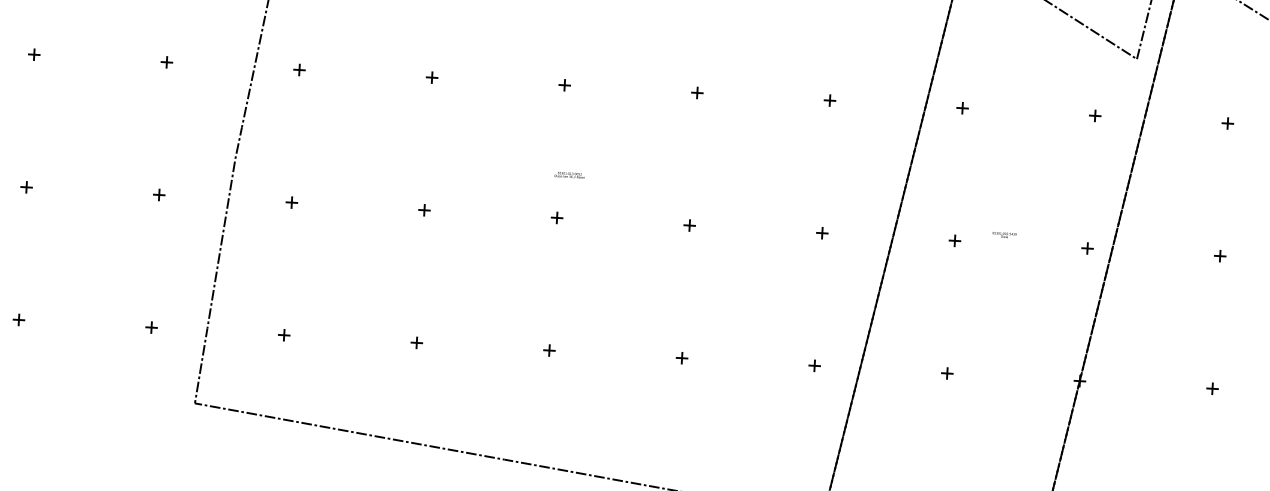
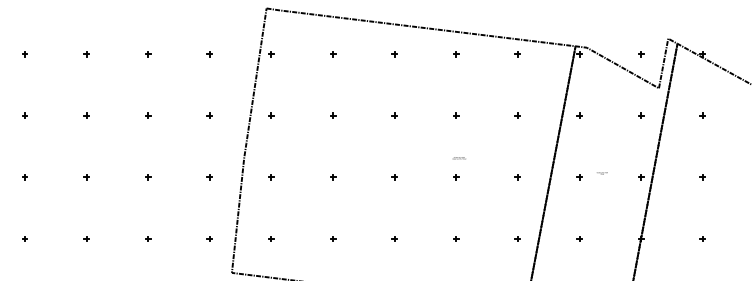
text: (567, 175) -> (458, 158), moved

